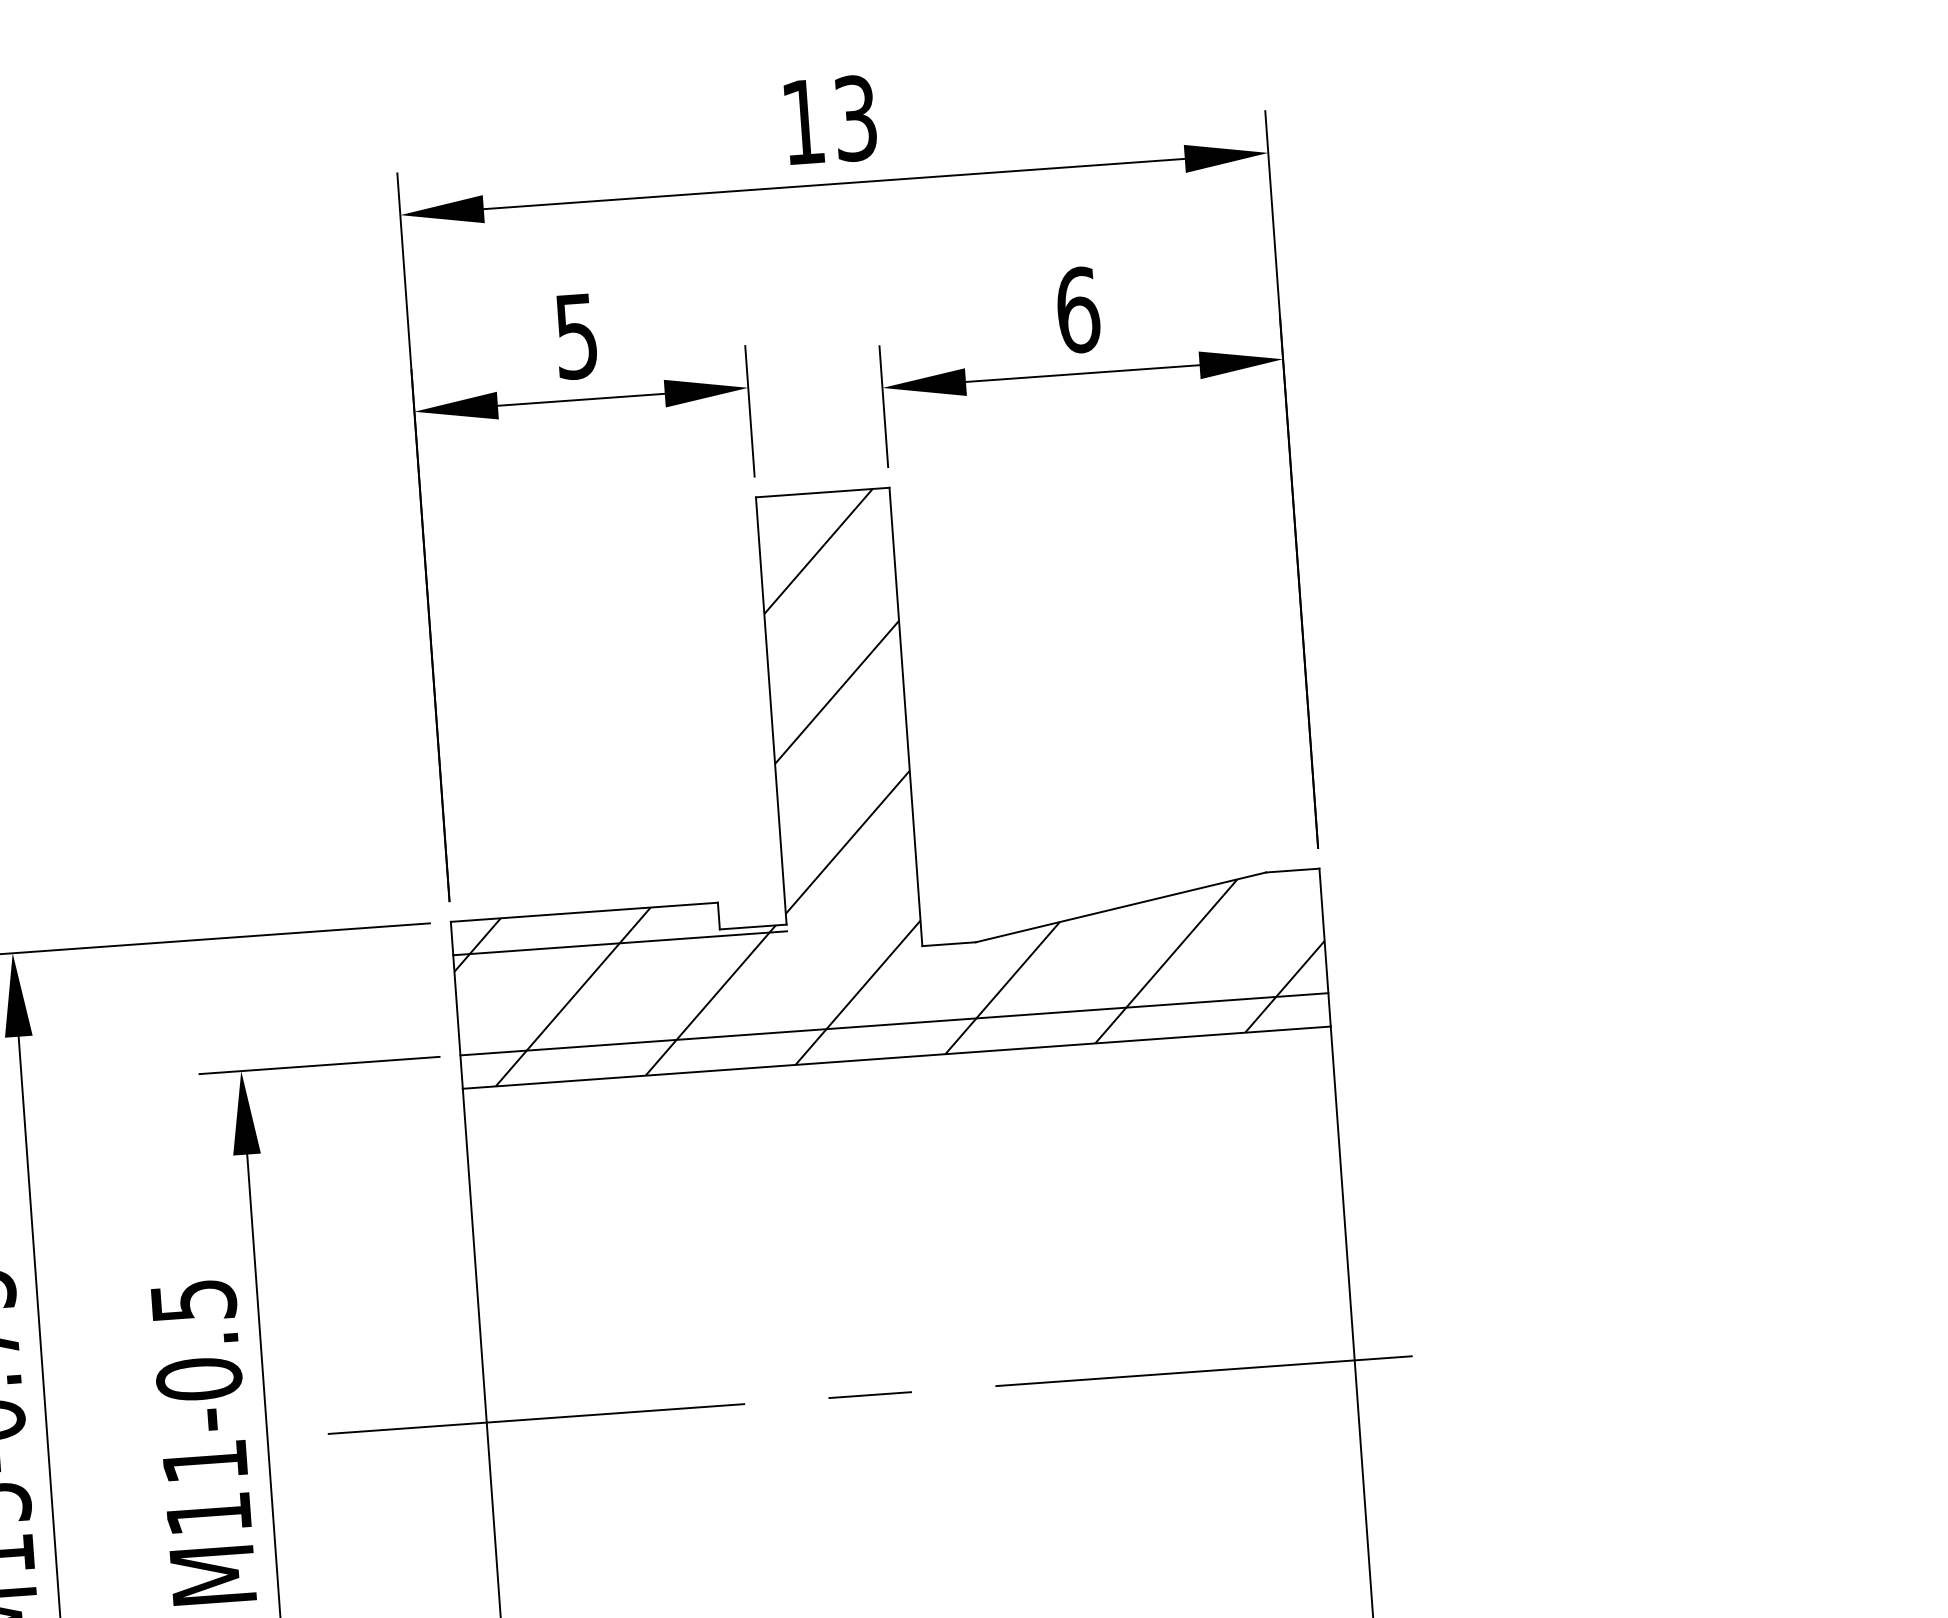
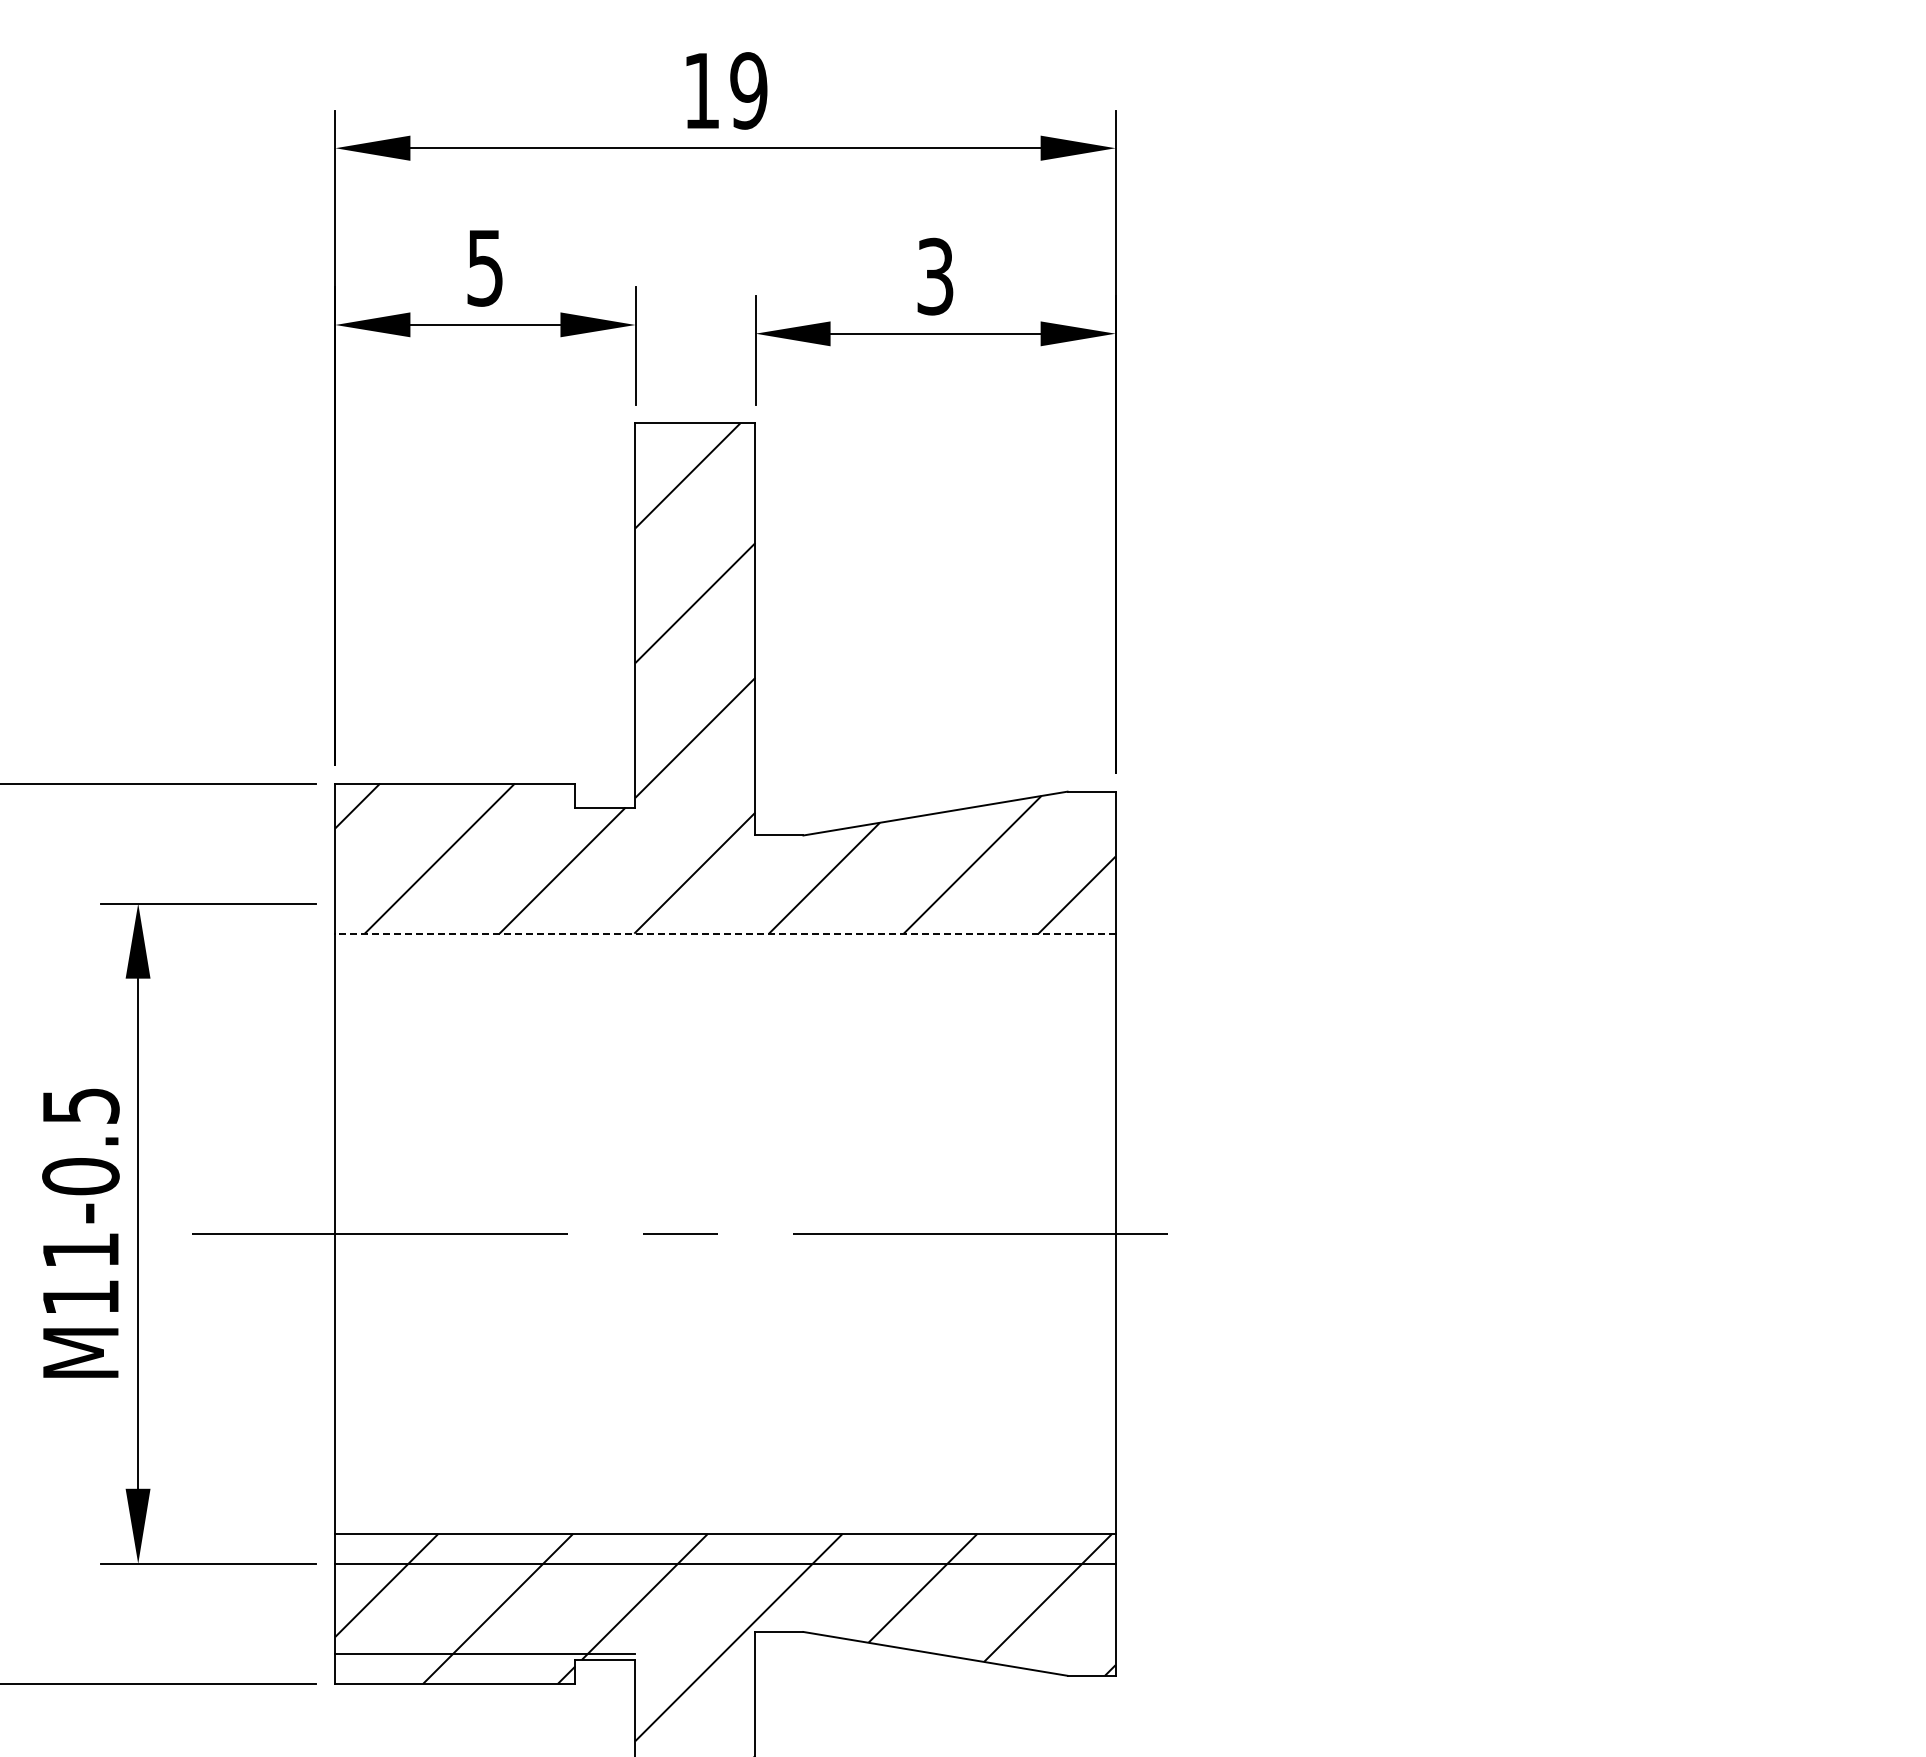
text: (855, 117) -> (748, 90), 13 -> 19
text: (1078, 309) -> (935, 276), 6 -> 3
line: (620, 943) -> (485, 813), removed
line: (894, 1024) -> (725, 903), removed
line: (895, 1057) -> (724, 933), solid -> dashed

